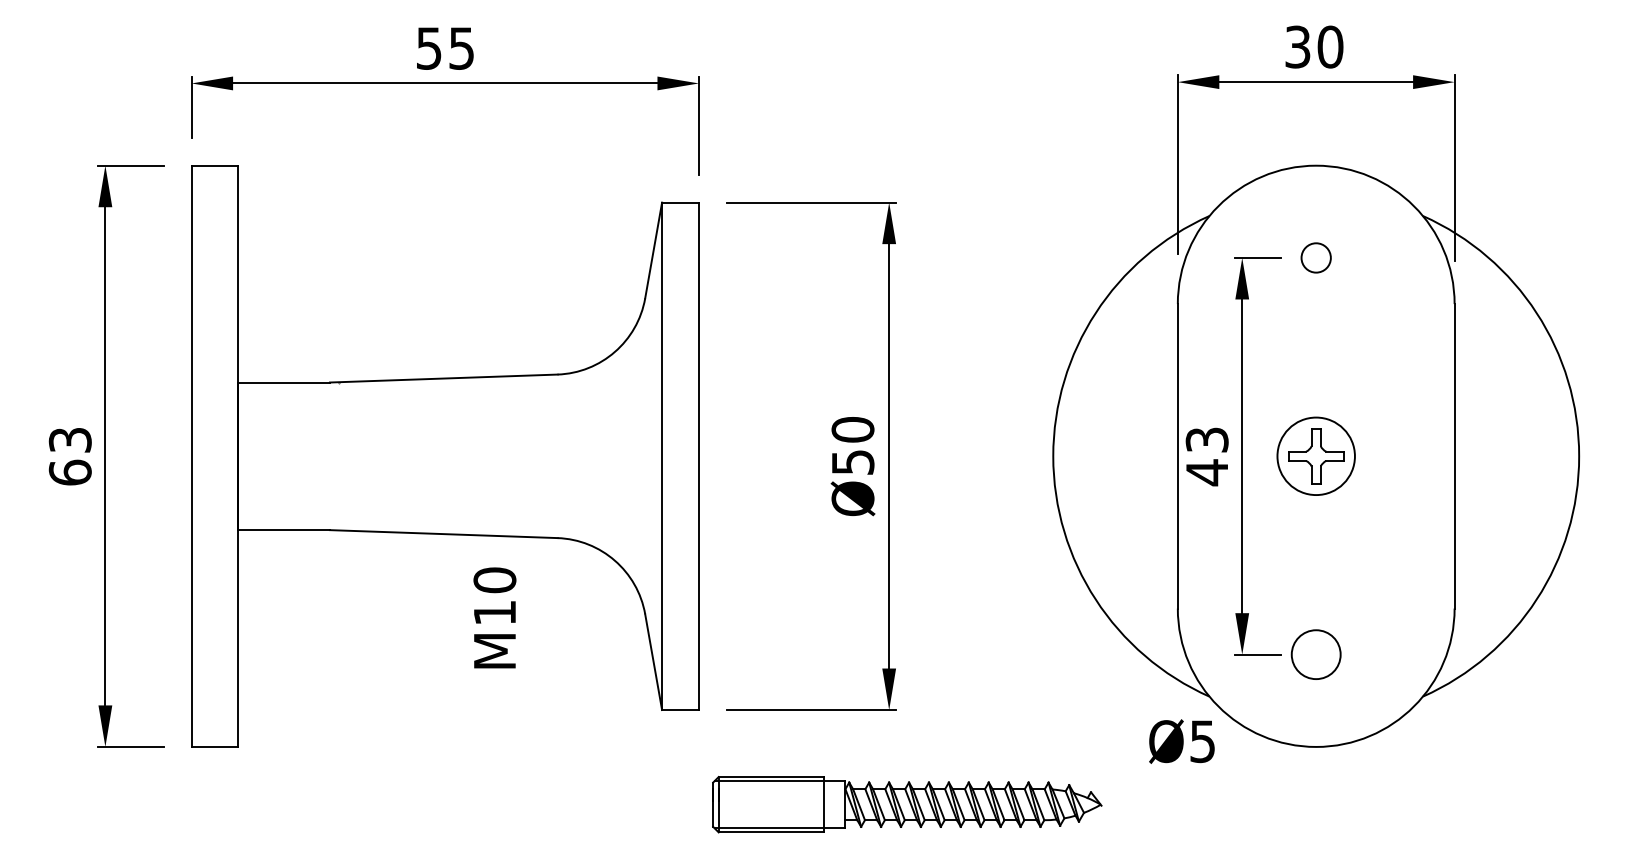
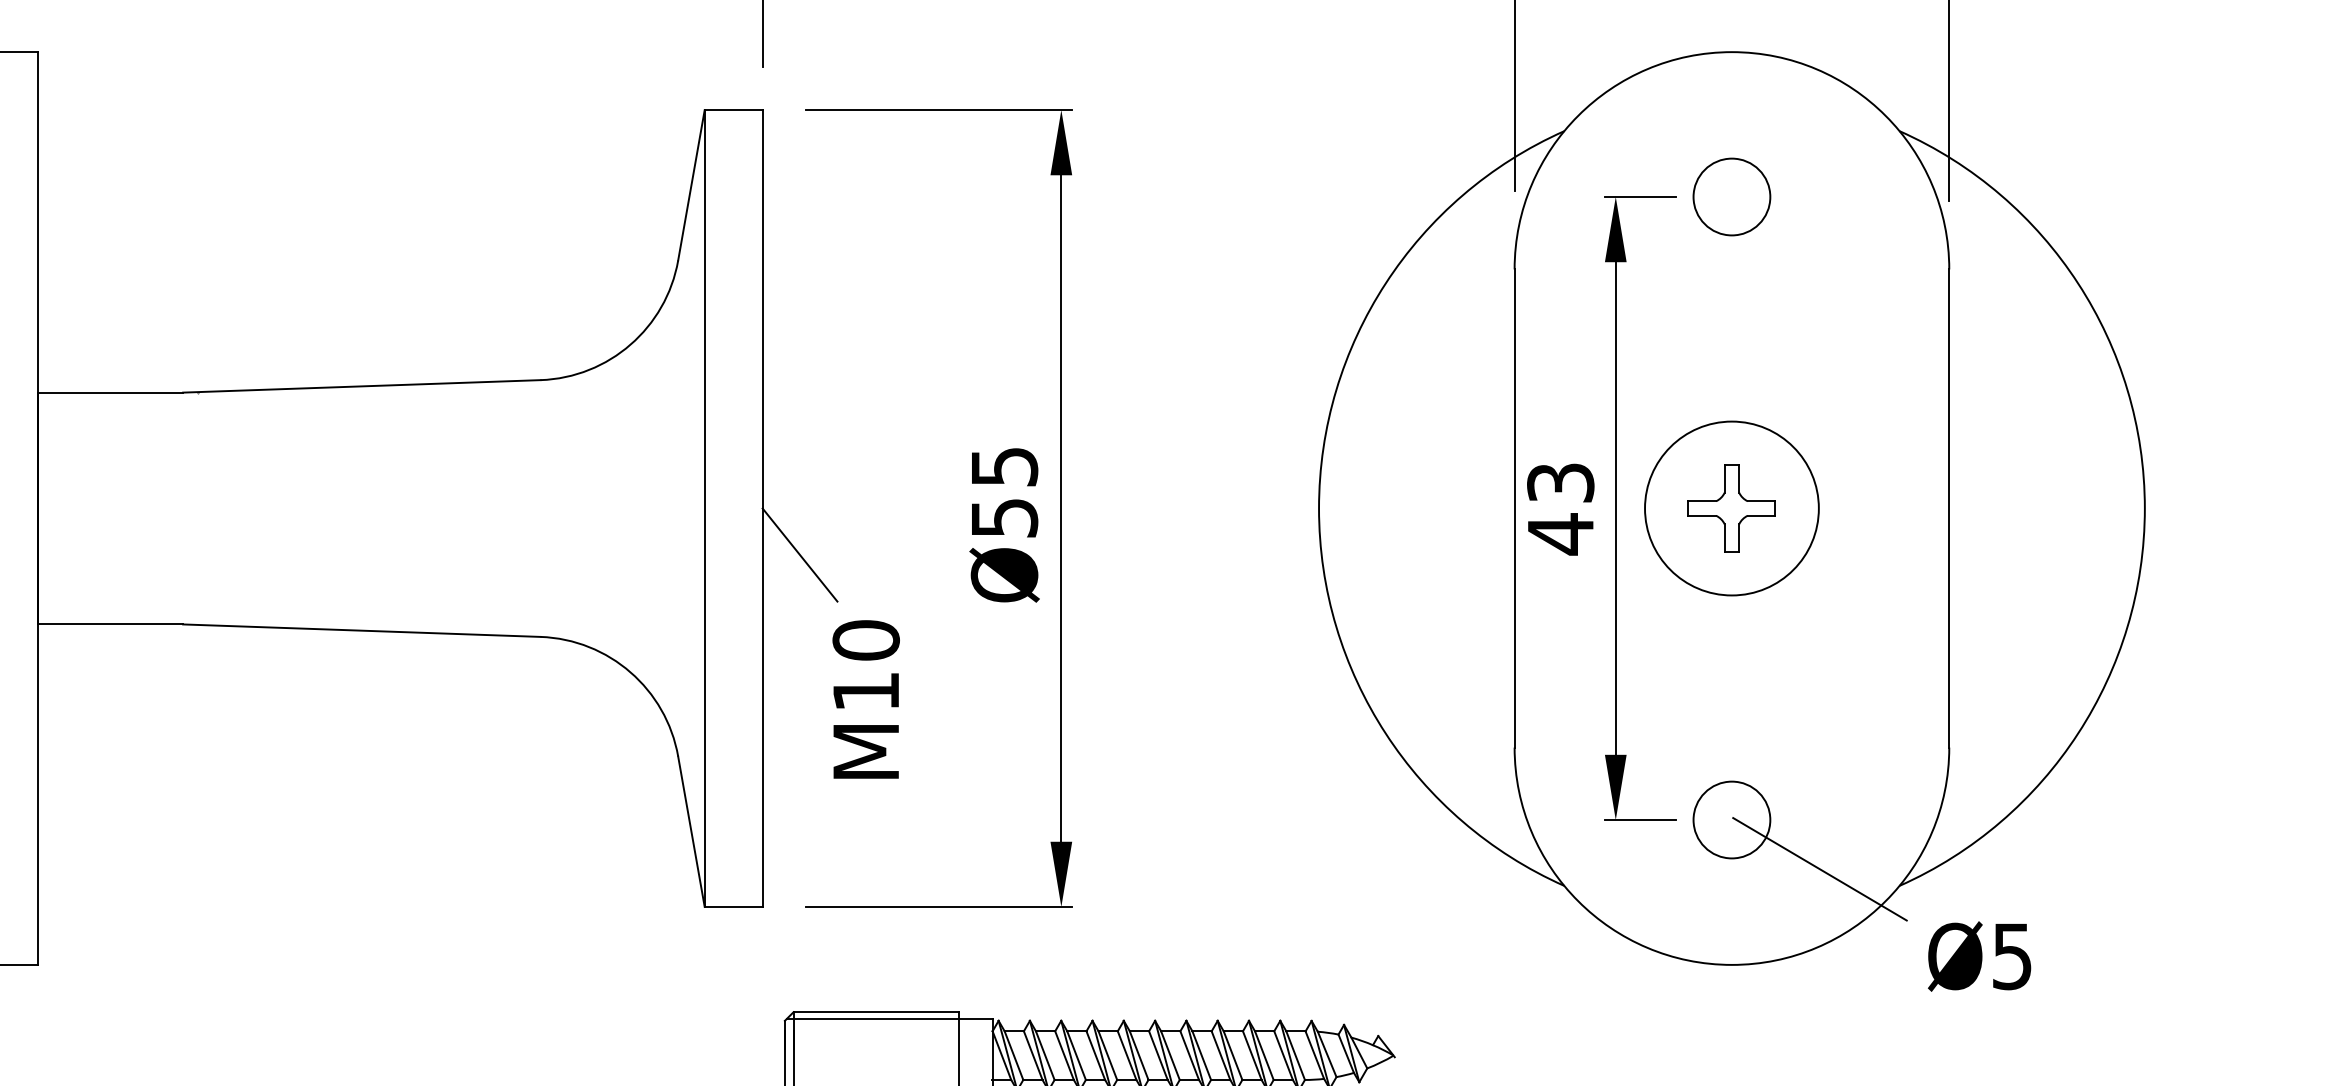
circle: (1315, 257) -> (1730, 196), size x1.67
text: (852, 429) -> (1003, 466), Ø50 -> Ø55
circle: (1315, 455) -> (1730, 507), size x1.43
line: (722, 485) -> (799, 554), added
text: (494, 617) -> (865, 698), moved
line: (1372, 685) -> (1820, 868), added
text: (1181, 741) -> (1978, 956), moved

